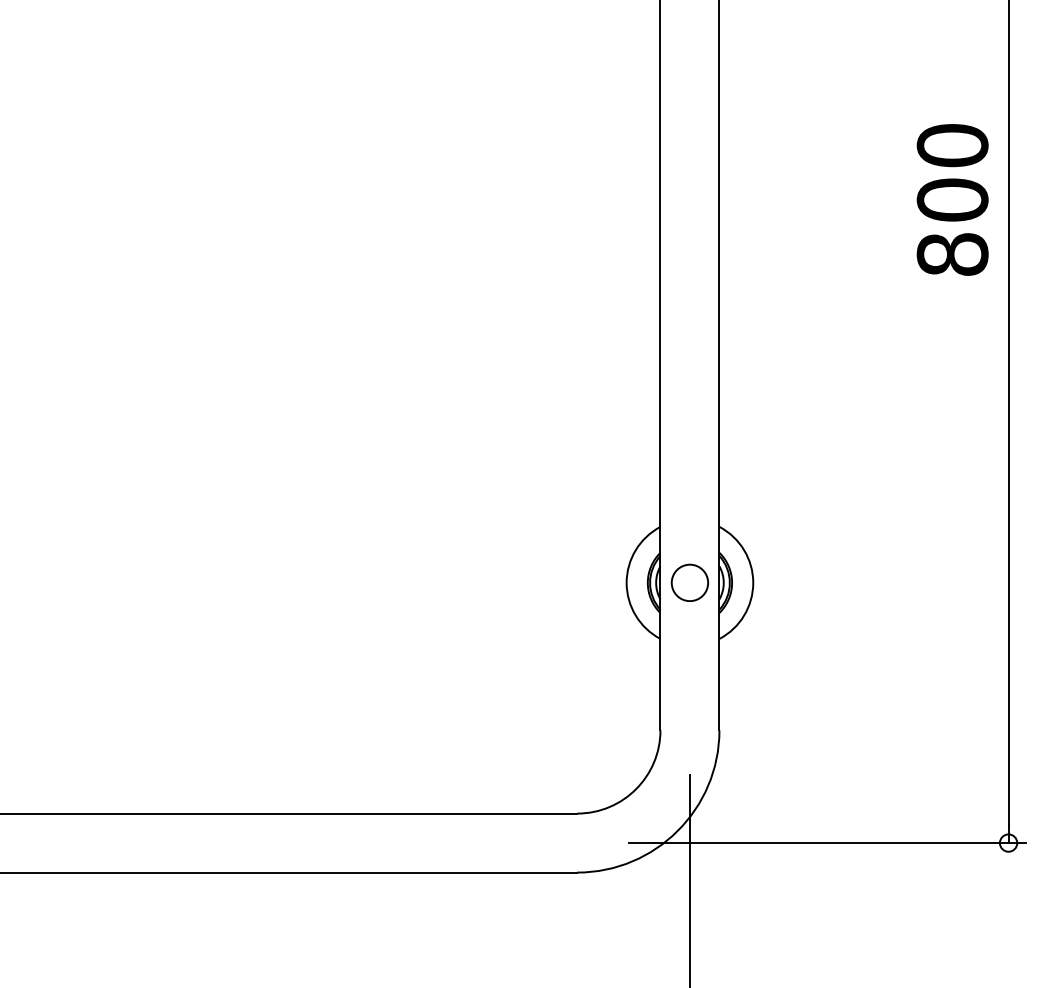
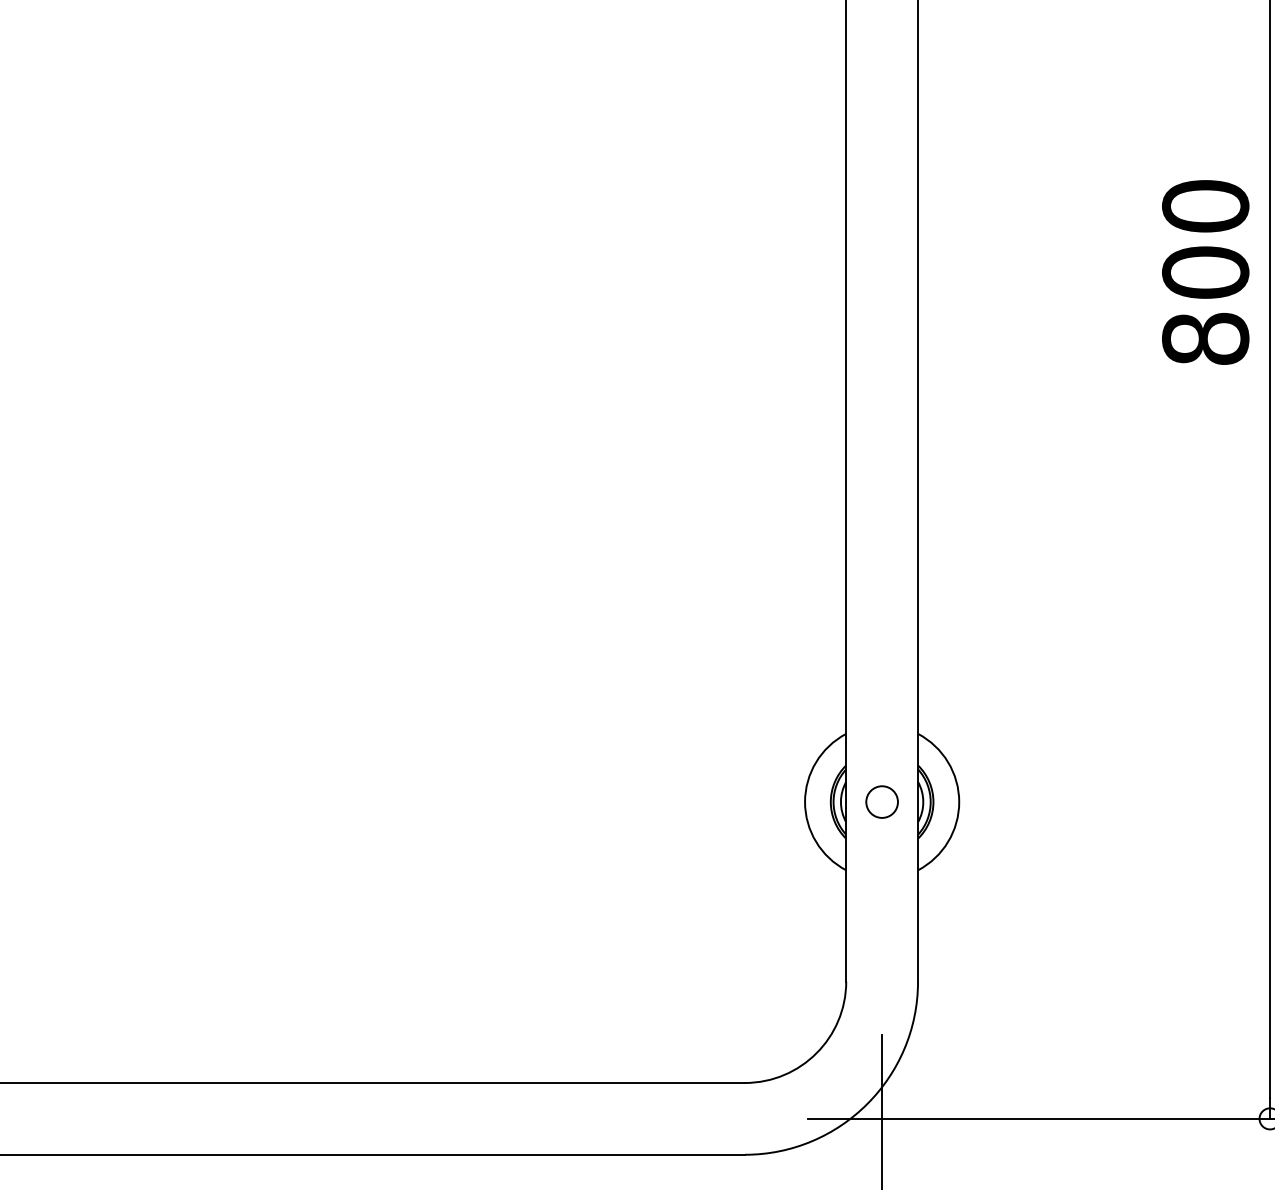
text: (952, 199) -> (1205, 271), moved
circle: (689, 582) -> (881, 801), size x0.71

